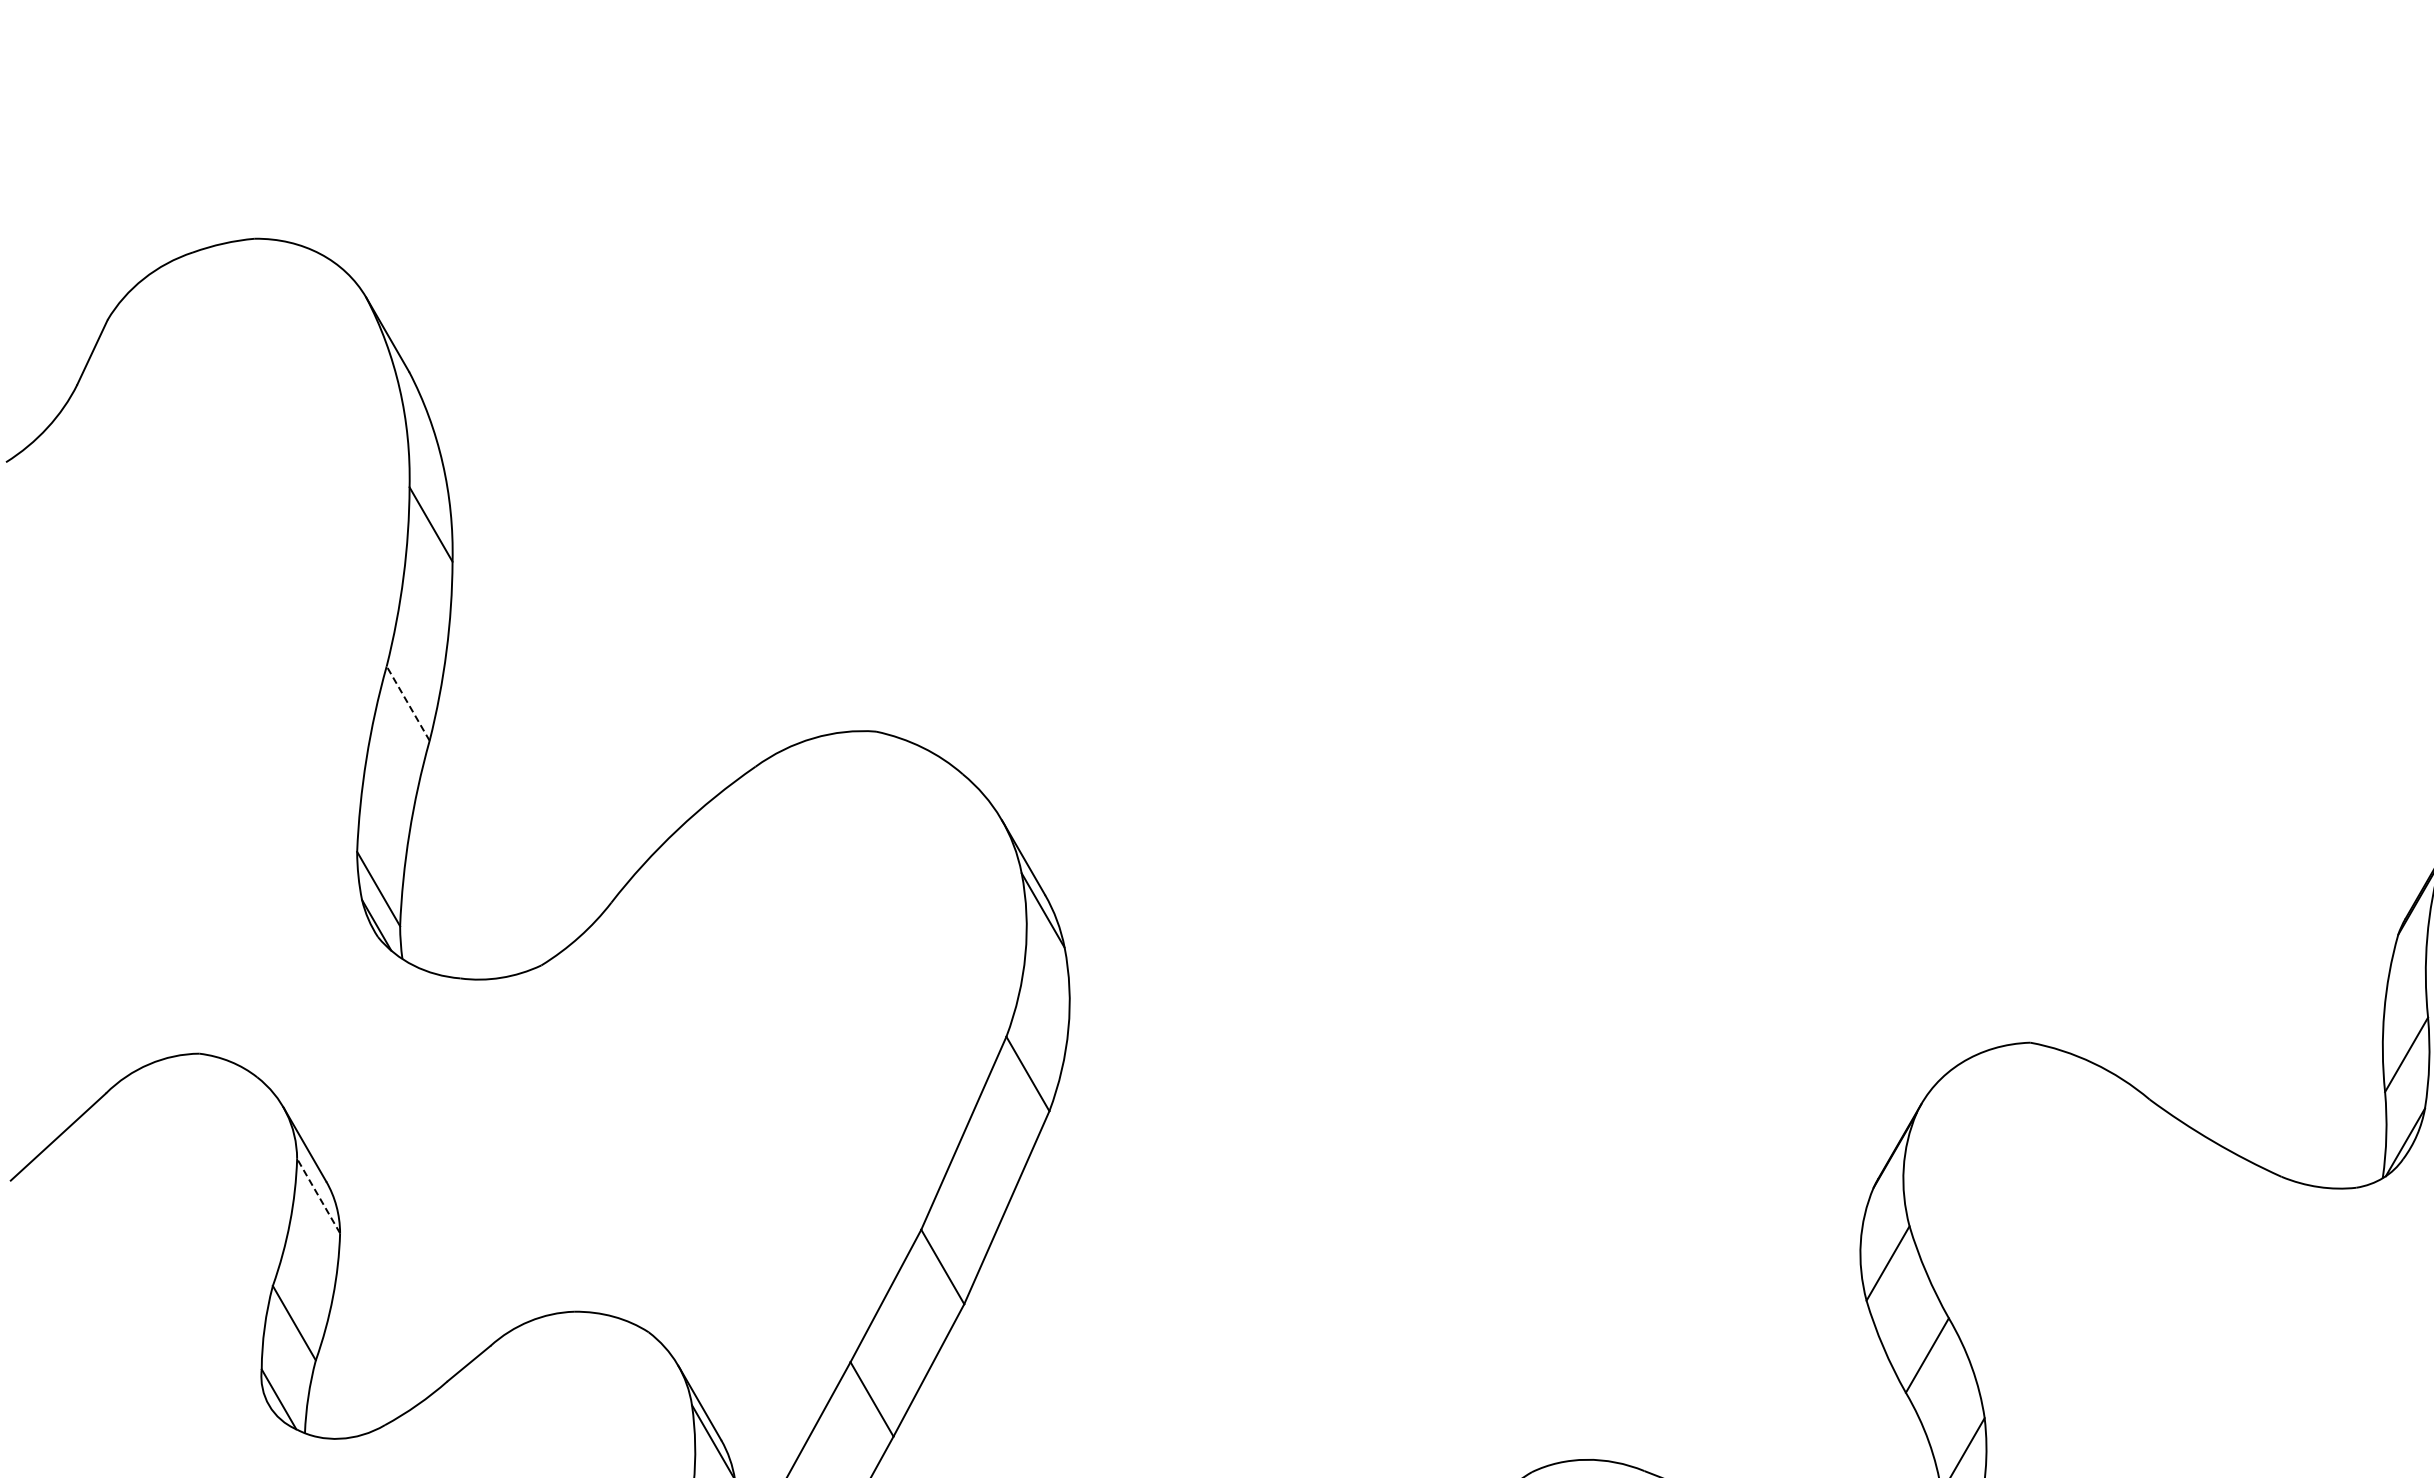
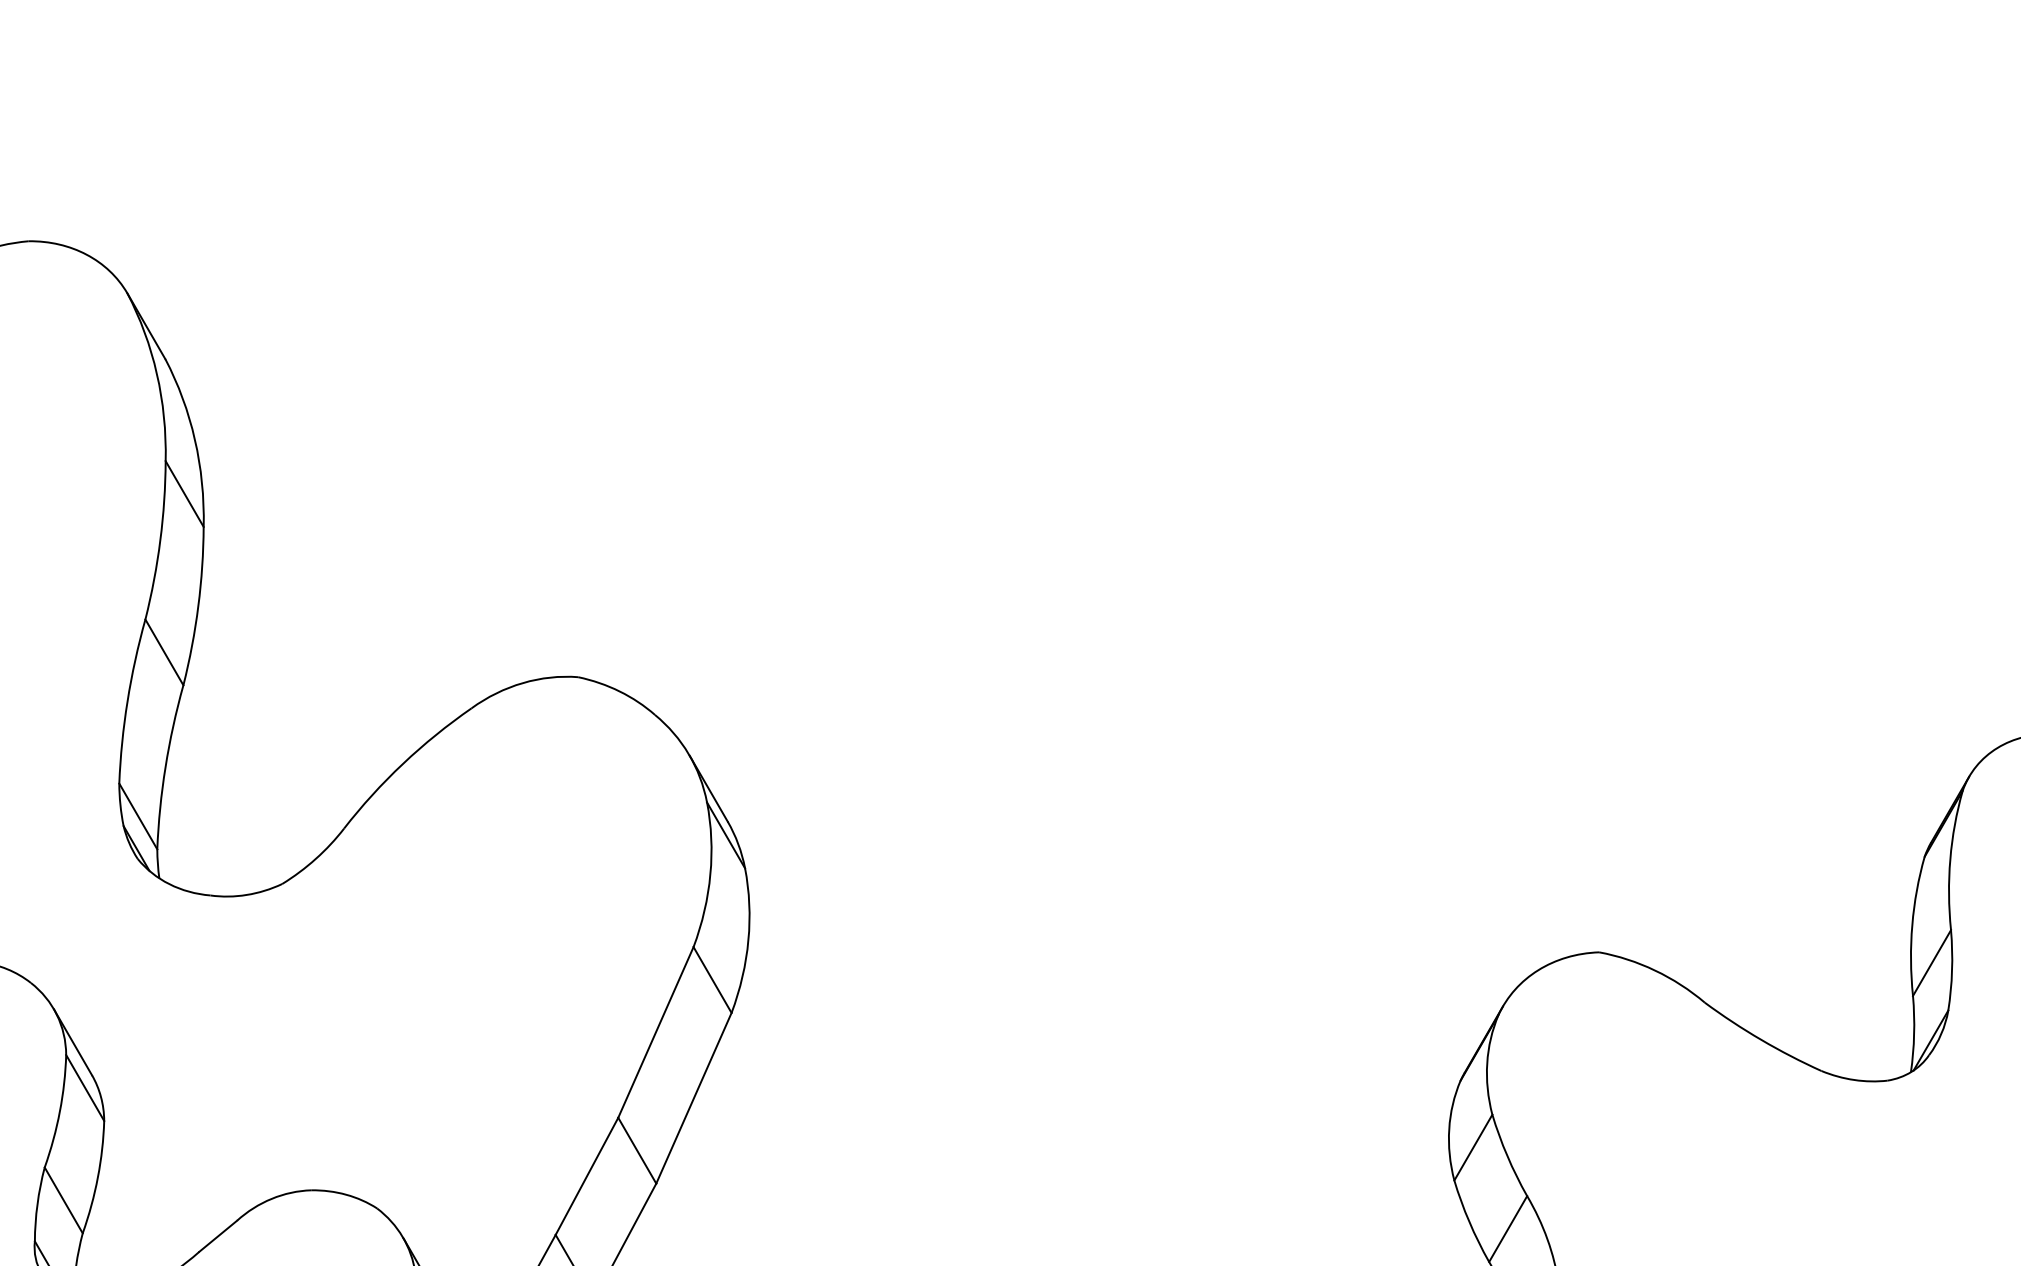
line: (408, 703) -> (164, 652), dashed -> solid
line: (318, 1196) -> (85, 1088), dashed -> solid

